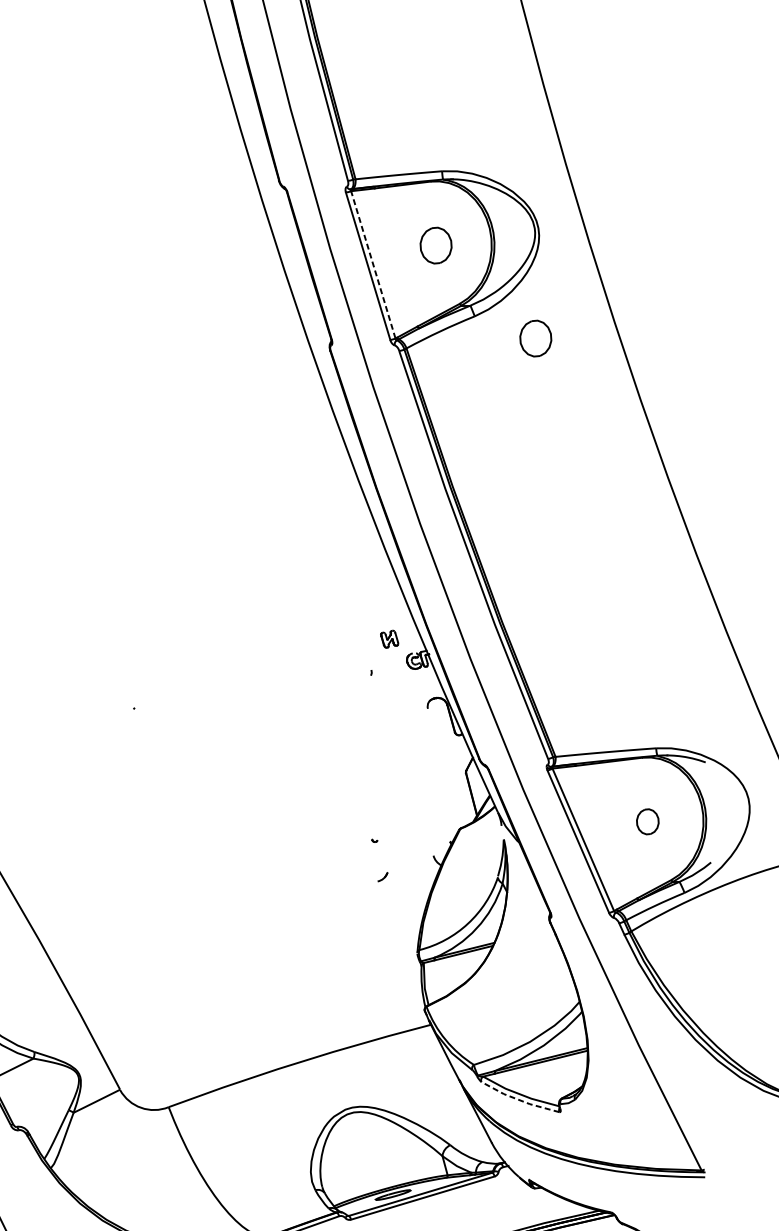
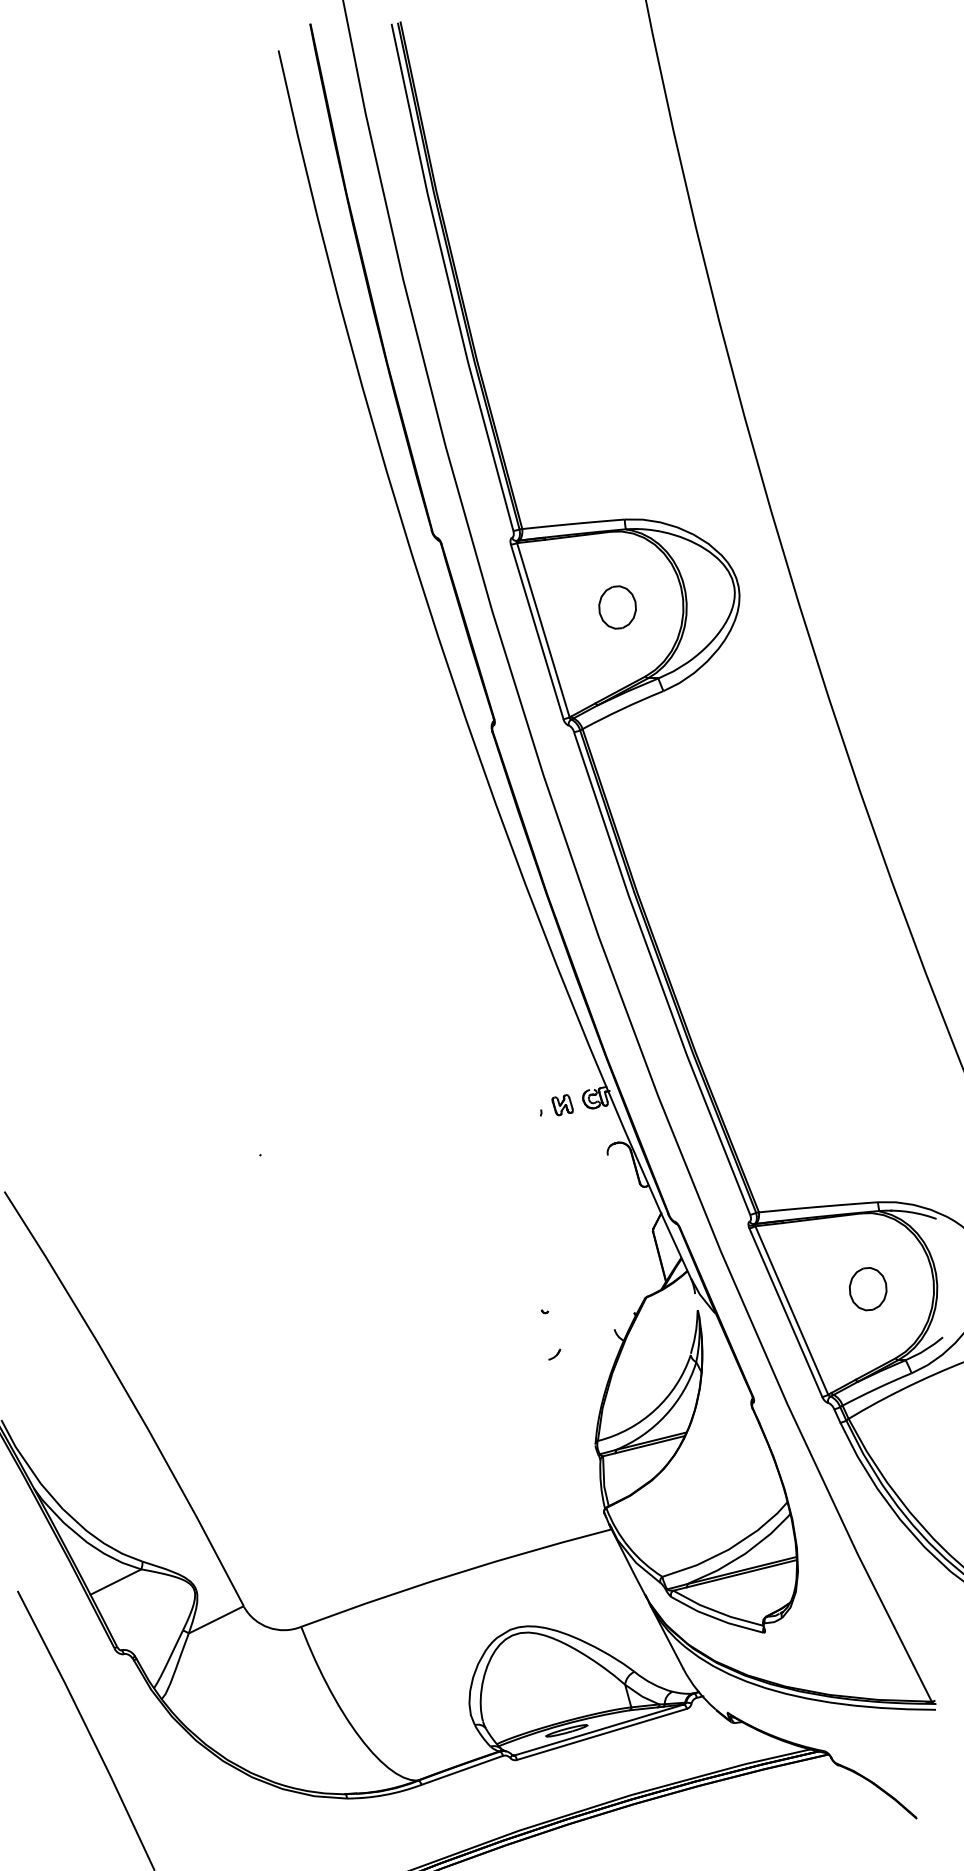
line: (373, 264) -> (543, 629), dashed -> solid
part: (535, 338) -> (735, 717), removed
part: (389, 639) -> (562, 1105), moved
part: (647, 822) -> (867, 1289), size x1.43
line: (518, 1100) -> (715, 1618), dashed -> solid

